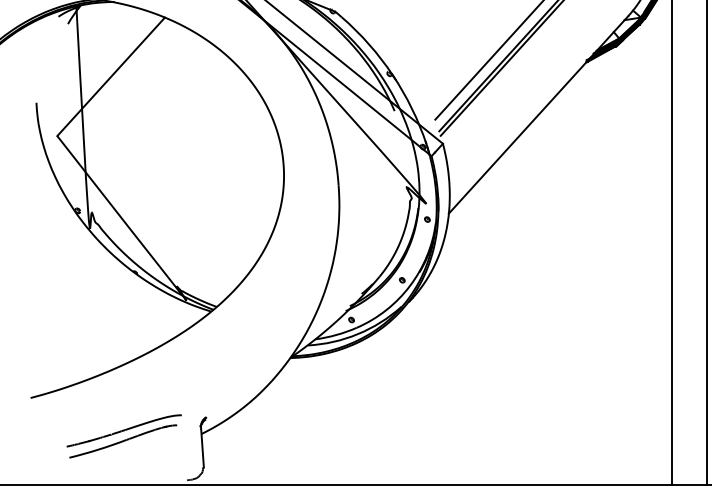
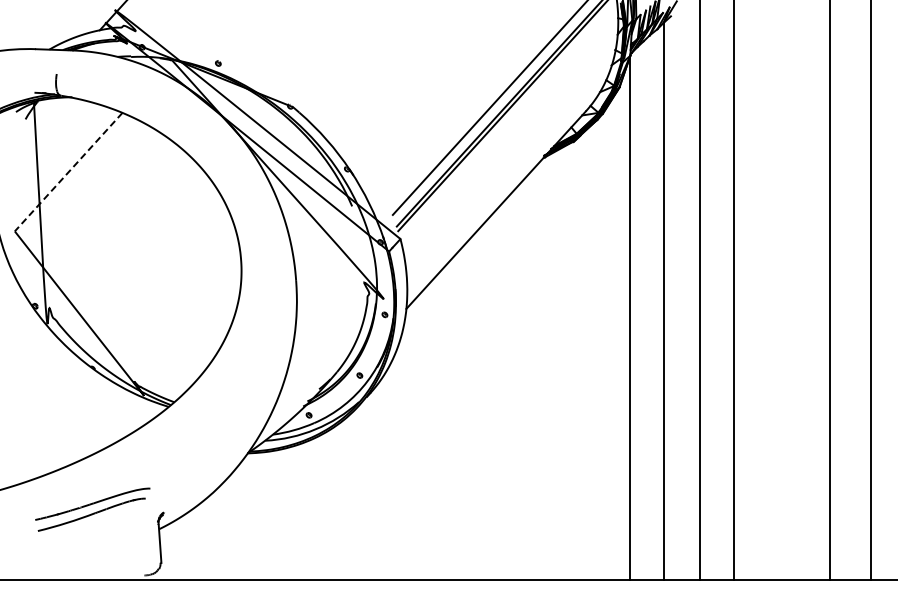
line: (110, 77) -> (68, 172), solid -> dashed
part: (123, 436) -> (92, 509), moved

